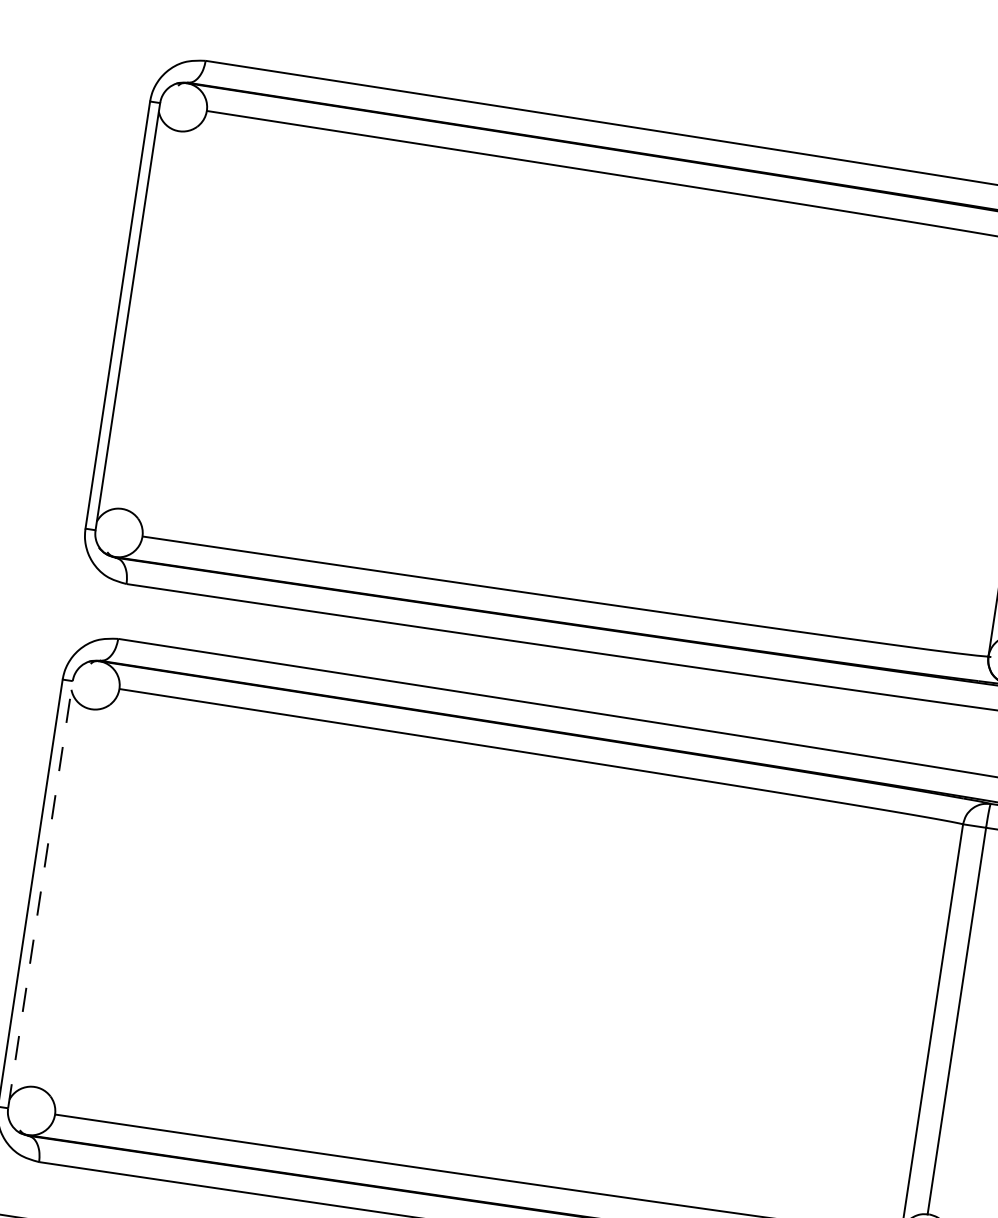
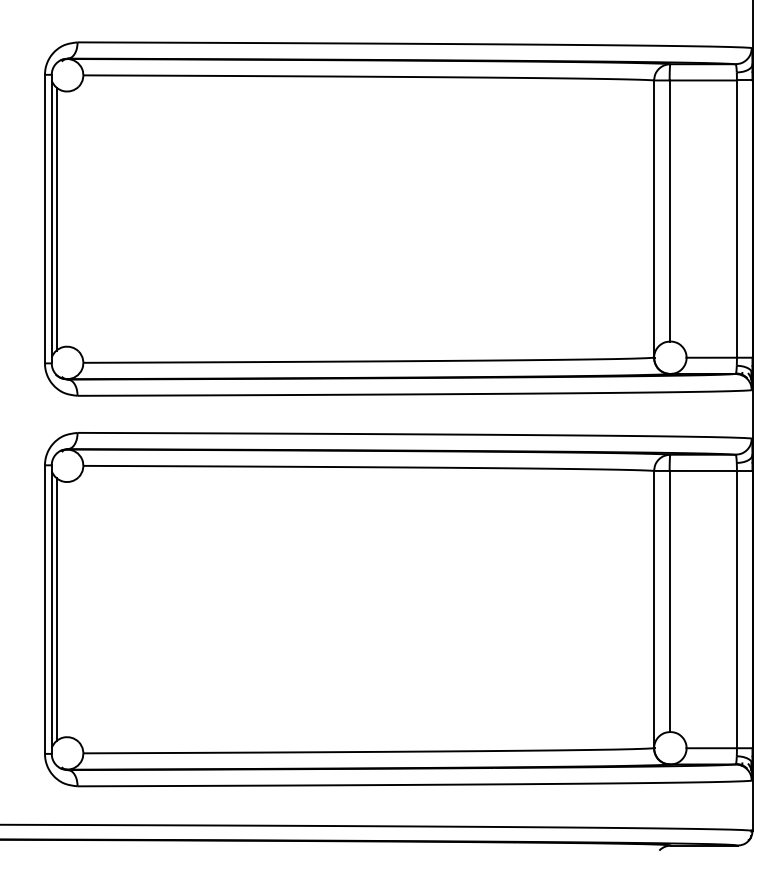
line: (135, 316) -> (56, 218), added
line: (40, 894) -> (51, 609), dashed -> solid
line: (47, 895) -> (56, 609), added

